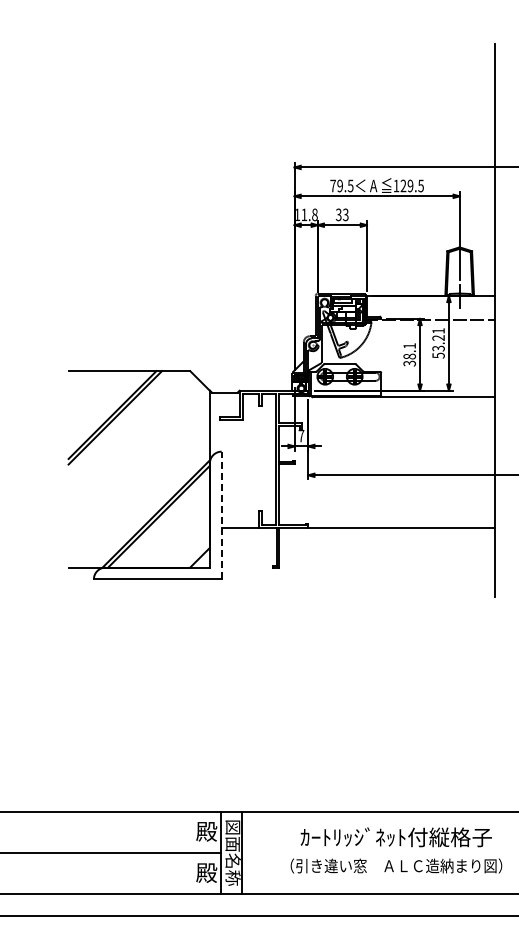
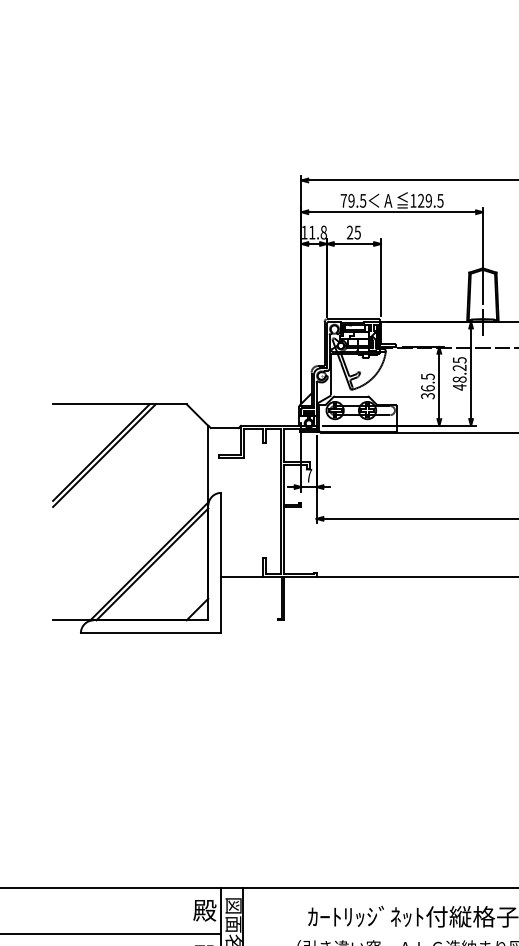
text: (341, 214) -> (353, 232), 33 -> 25
text: (438, 343) -> (459, 373), 53.21 -> 48.25
text: (409, 351) -> (427, 382), 38.1 -> 36.5
line: (221, 515) -> (221, 563), dashed -> solid

